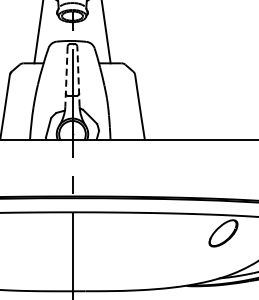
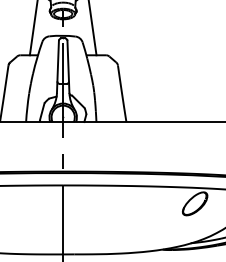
line: (66, 76) -> (57, 66), dashed -> solid
line: (78, 76) -> (68, 66), dashed -> solid

